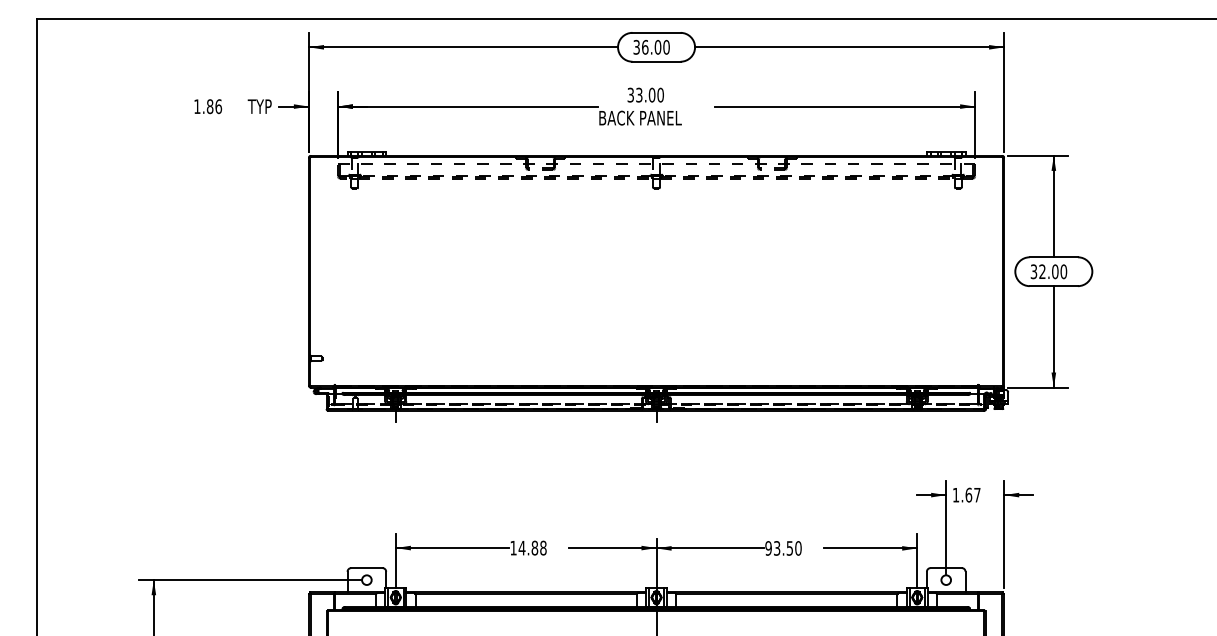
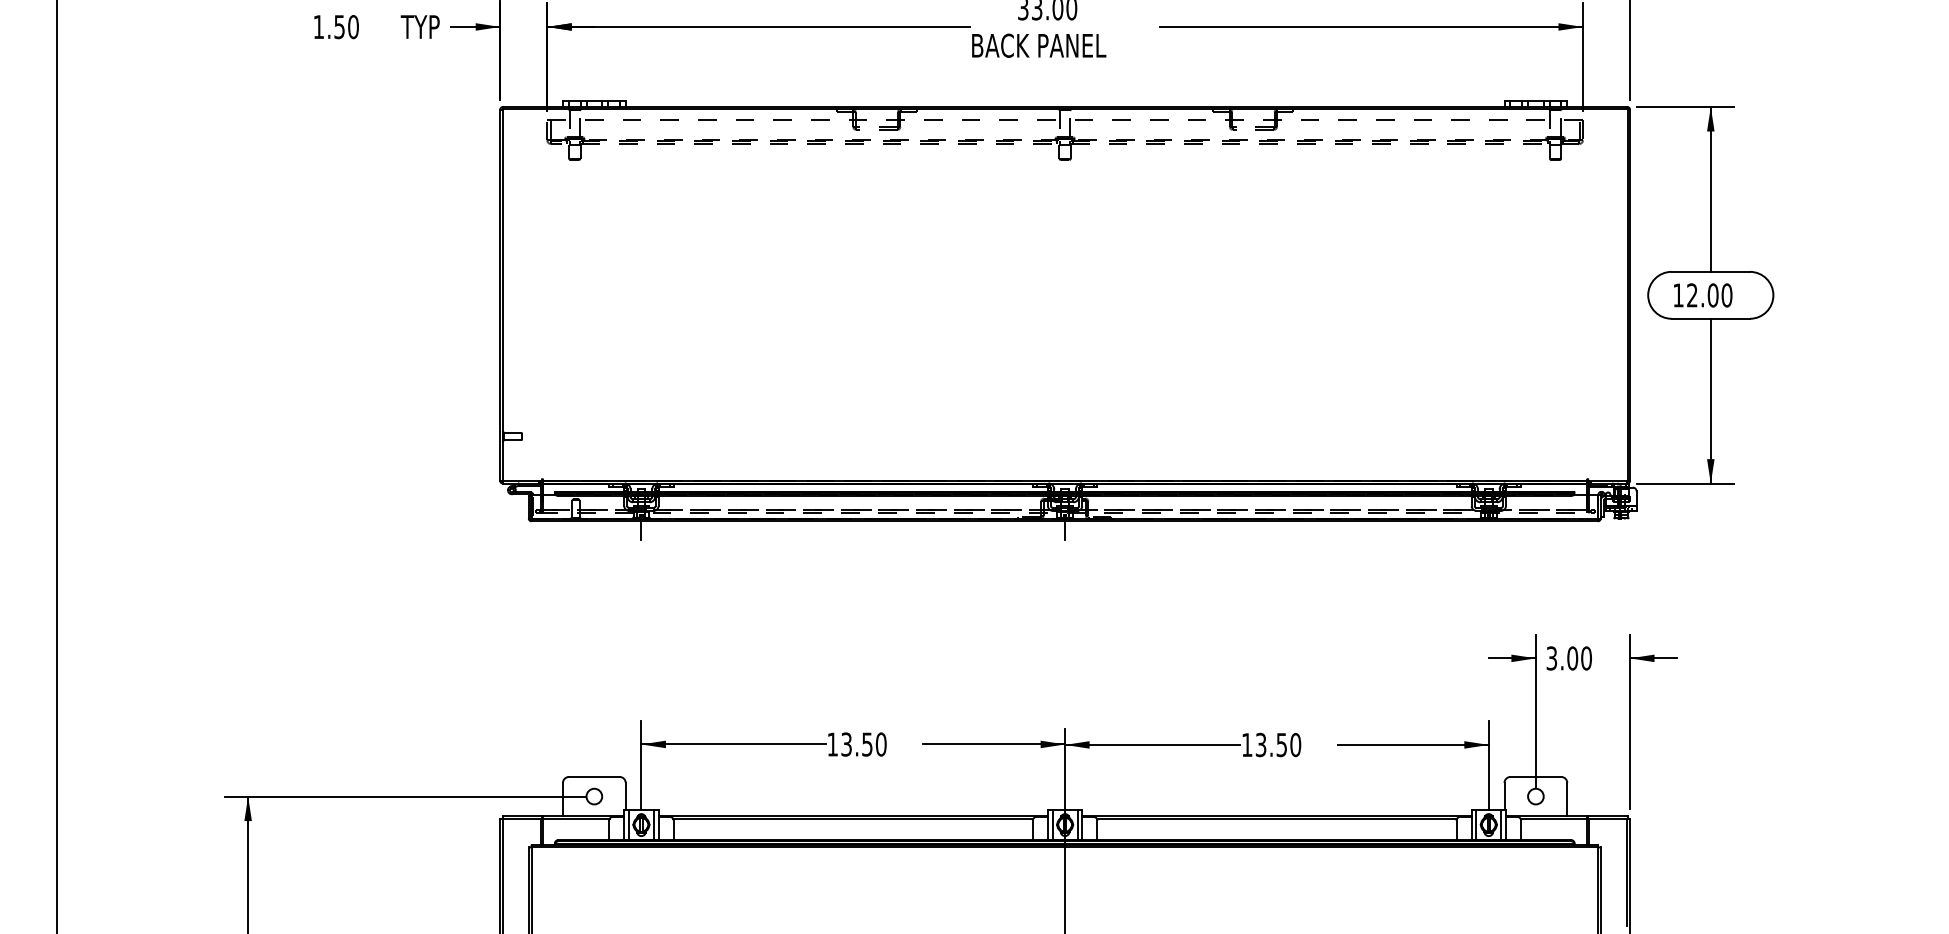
text: (214, 106) -> (346, 26), 1.86 -> 1.50
text: (1033, 271) -> (1677, 294), 32.00 -> 12.00
text: (966, 494) -> (1568, 657), 1.67 -> 3.00
text: (532, 547) -> (863, 743), 14.88 -> 13.50
text: (768, 548) -> (1247, 745), 93.50 -> 13.50

